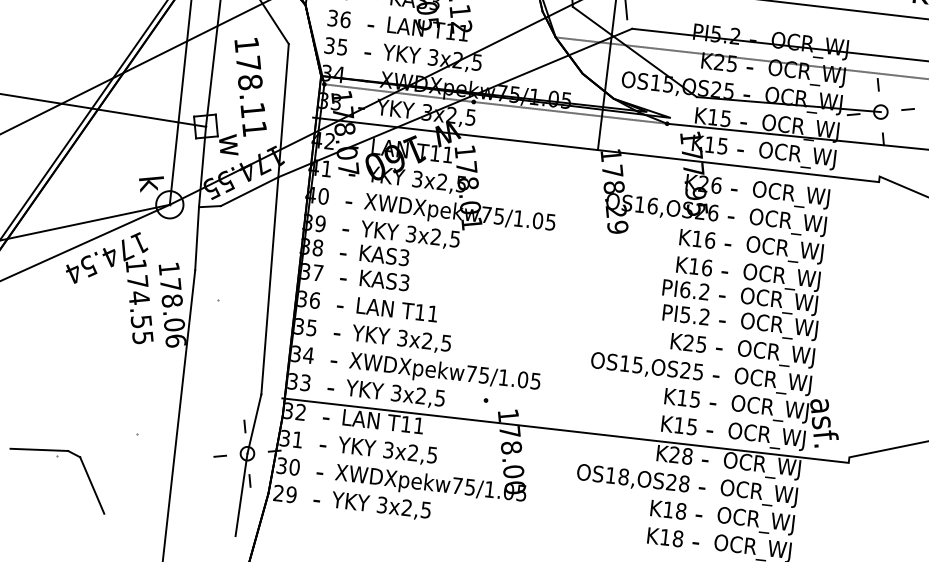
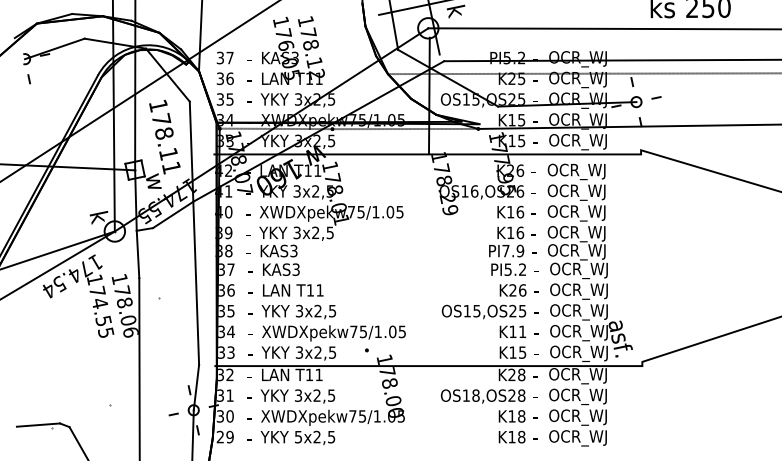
text: (695, 290) -> (513, 250), PI6.2 -> PI7.9
text: (701, 344) -> (522, 290), K25 -> K26
text: (695, 398) -> (522, 331), K15 -> K11
text: (382, 504) -> (298, 436), 3x2,5 -> 5x2,5

